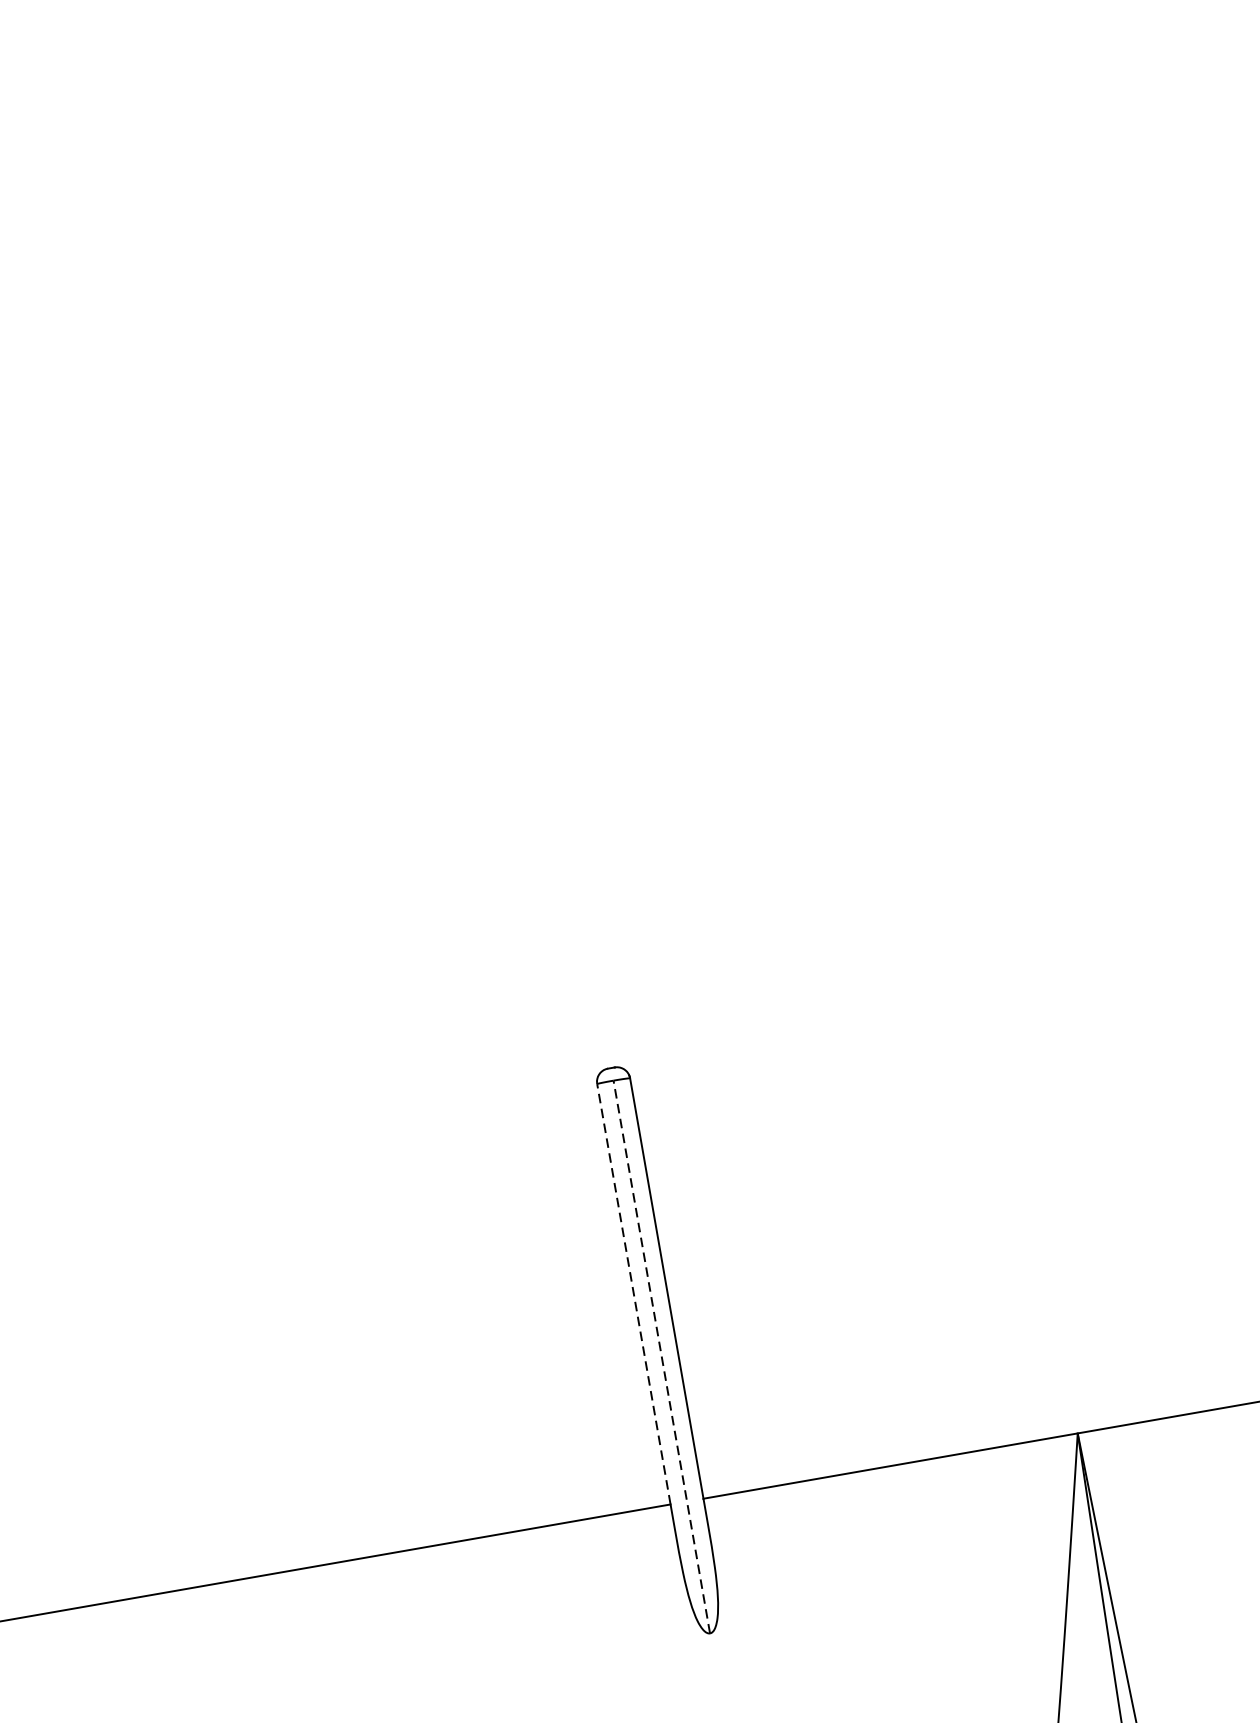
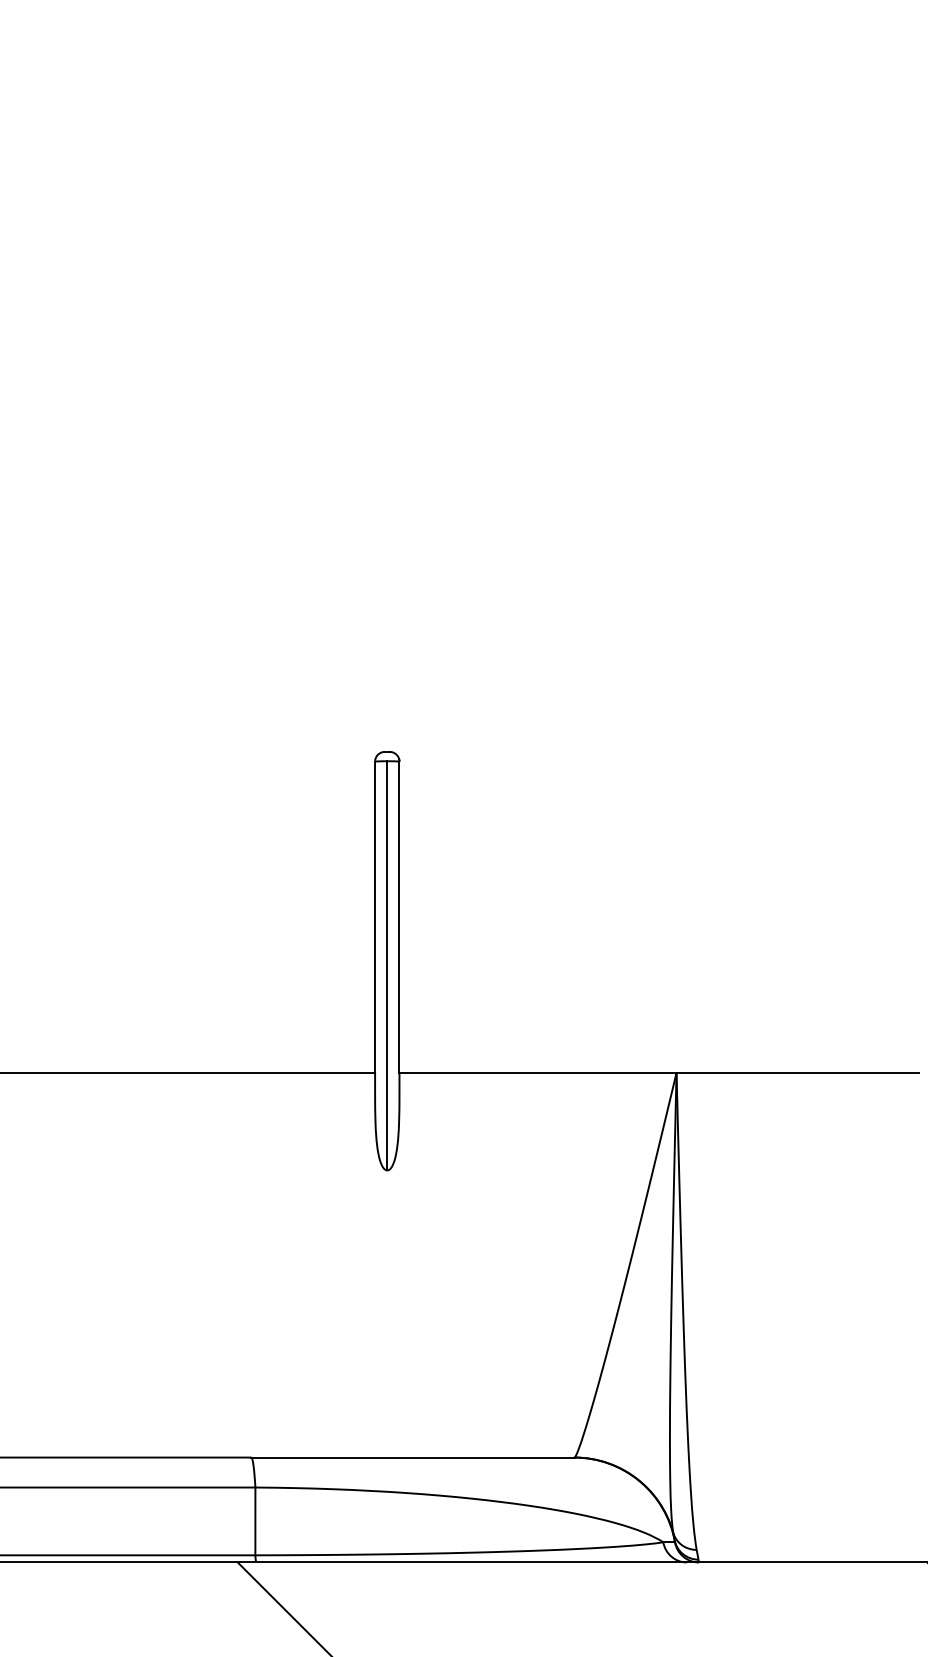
line: (634, 1294) -> (375, 917), dashed -> solid
line: (661, 1356) -> (387, 965), dashed -> solid

